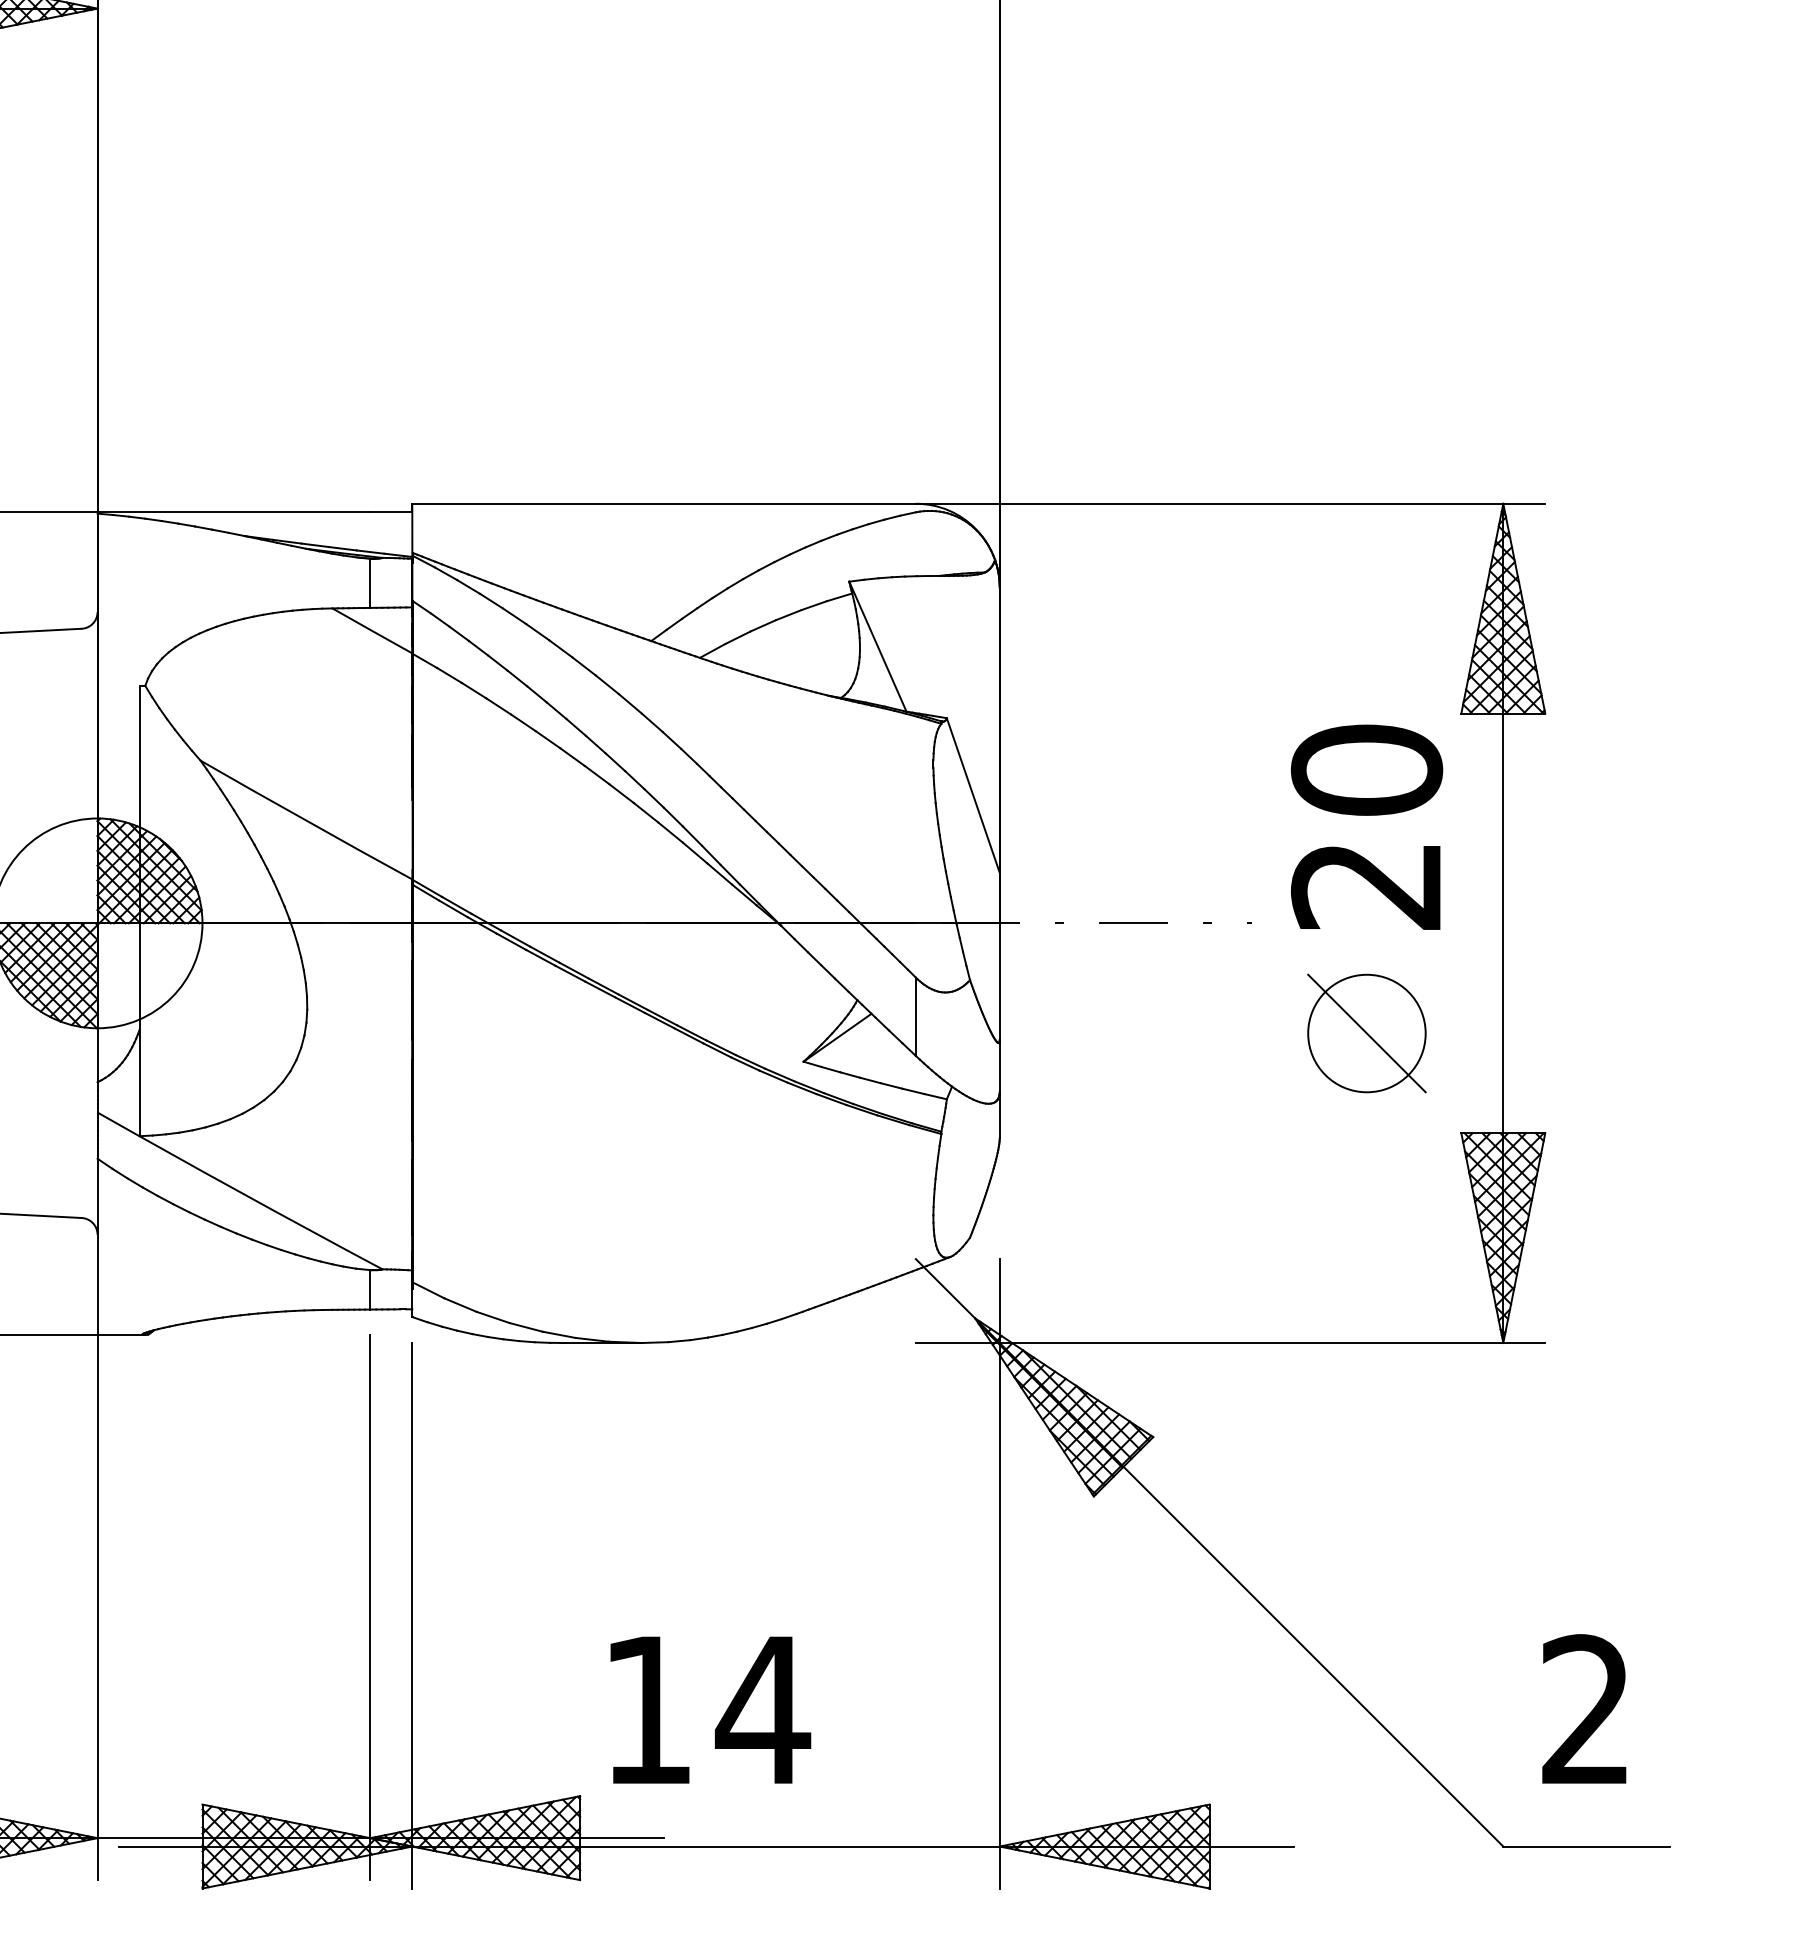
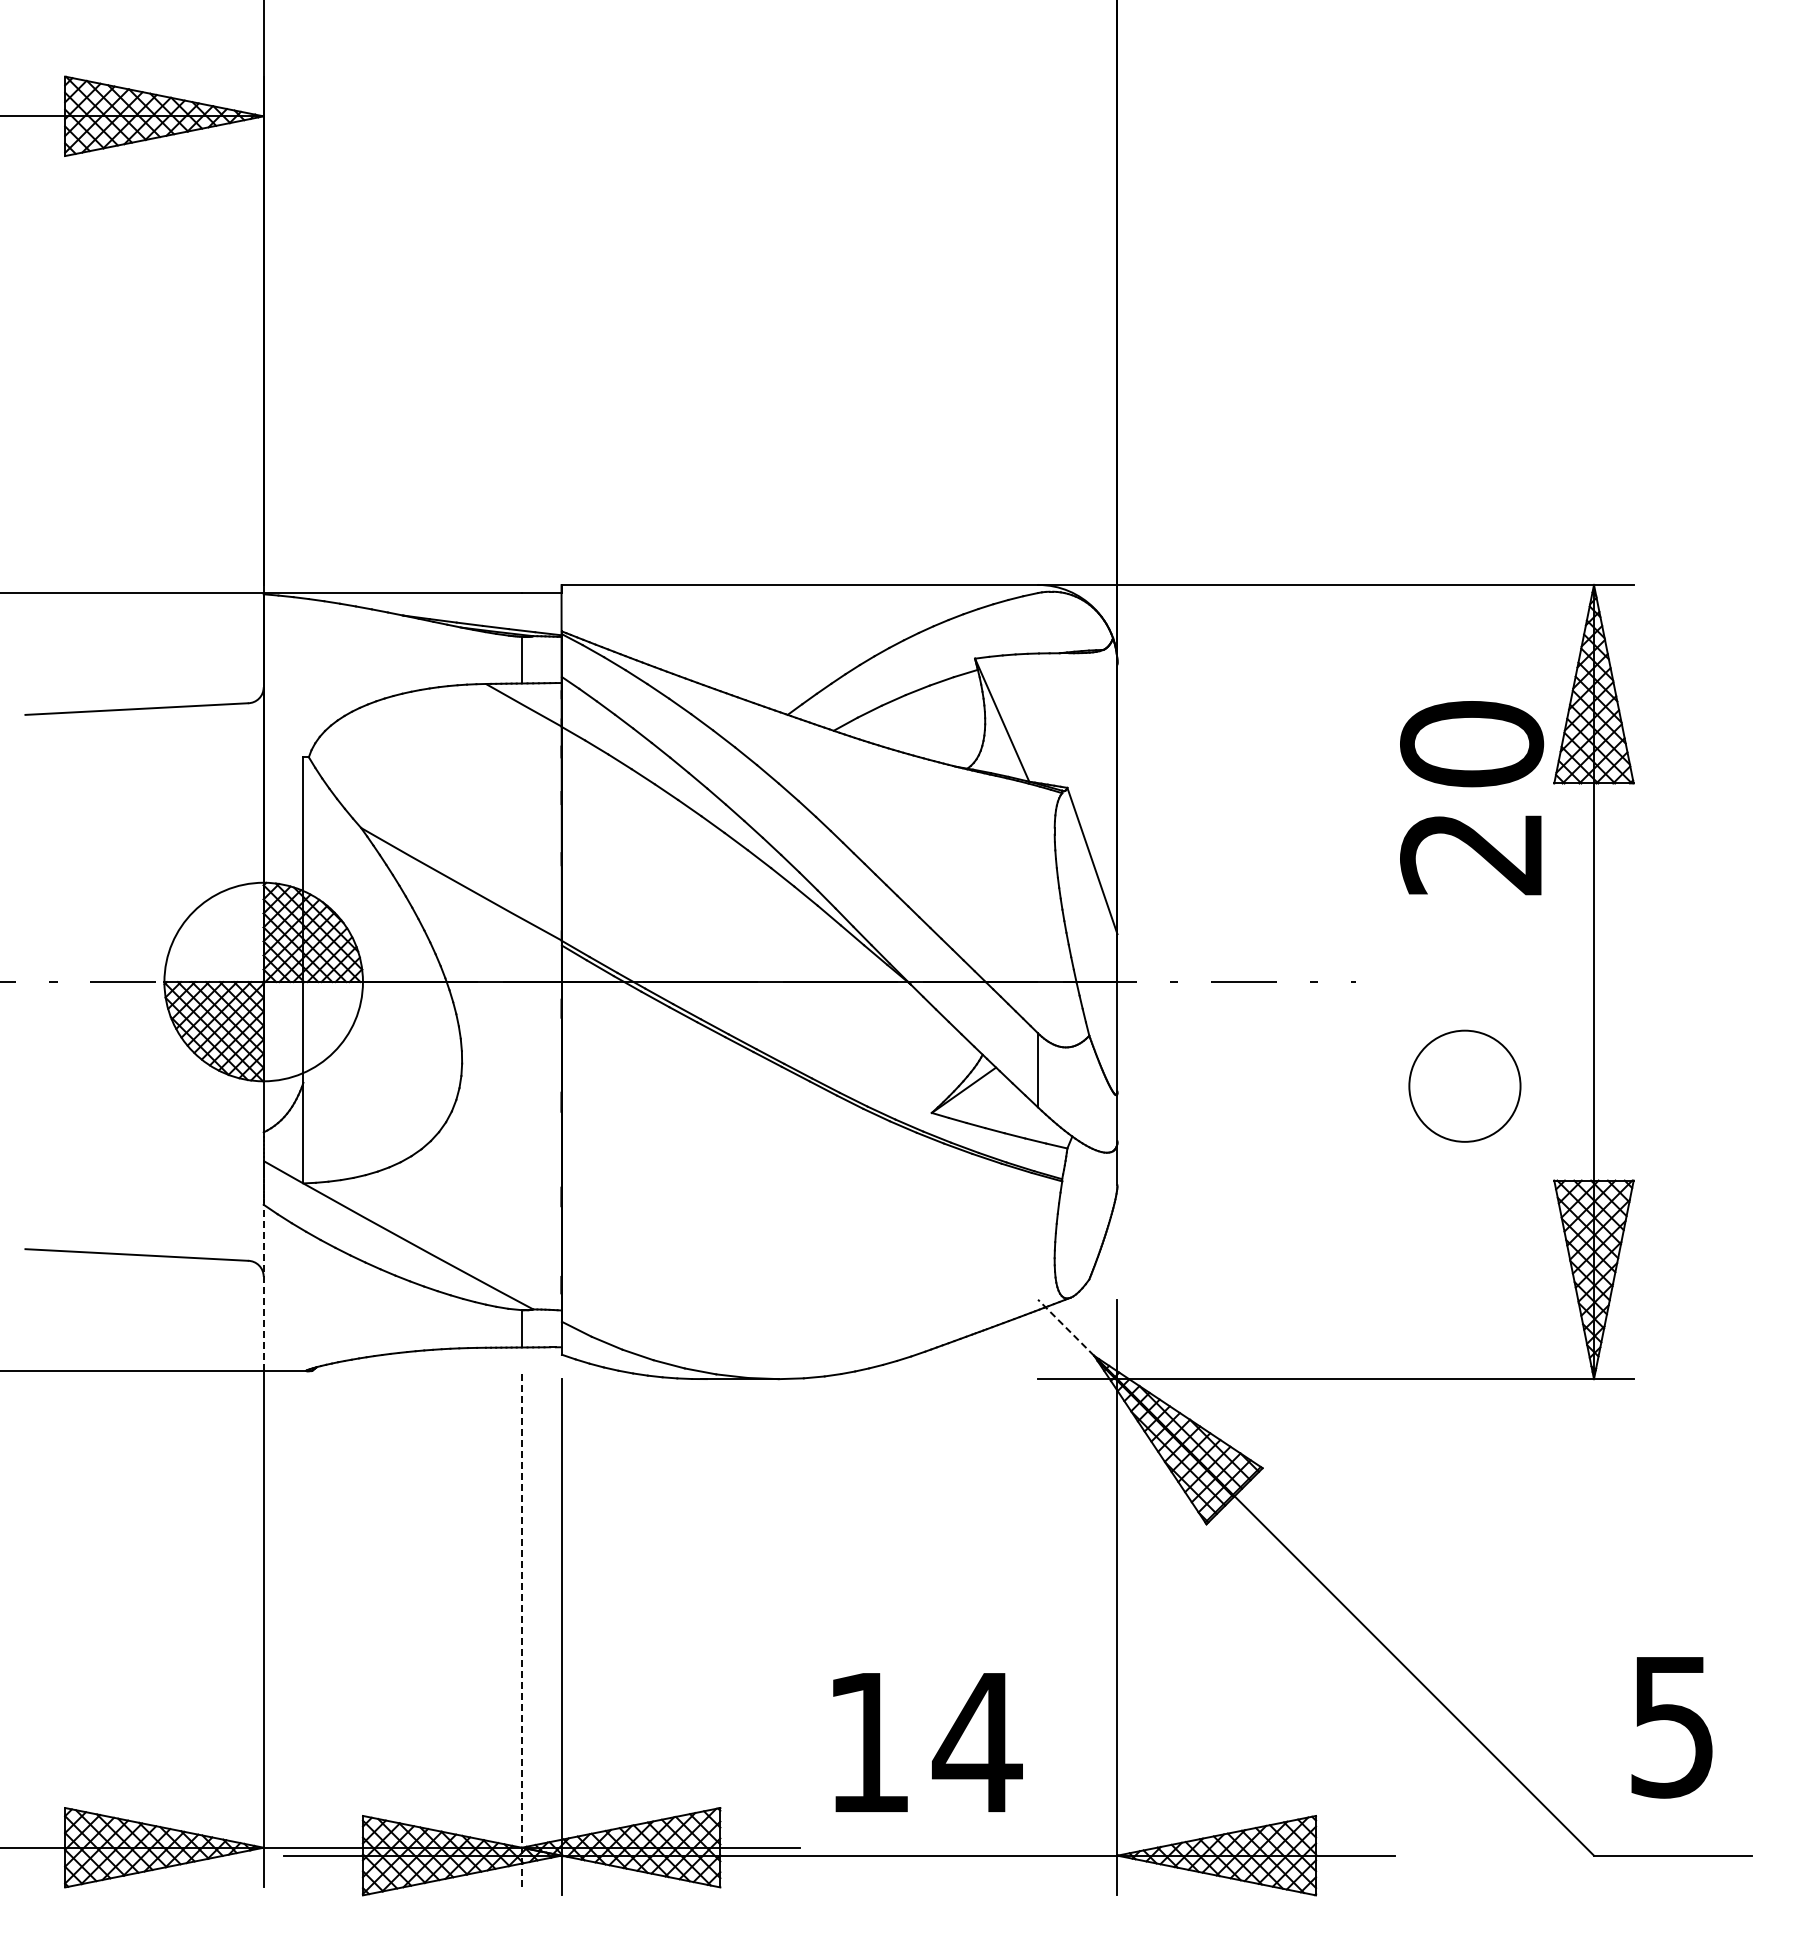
text: (1367, 827) -> (1472, 798), moved
line: (1366, 1032) -> (1464, 1085), removed
line: (97, 1246) -> (263, 1287), solid -> dashed
line: (945, 1288) -> (1066, 1327), solid -> dashed
line: (369, 1606) -> (521, 1628), solid -> dashed
text: (710, 1710) -> (927, 1742), moved
text: (1585, 1710) -> (1671, 1726), 2 -> 5

